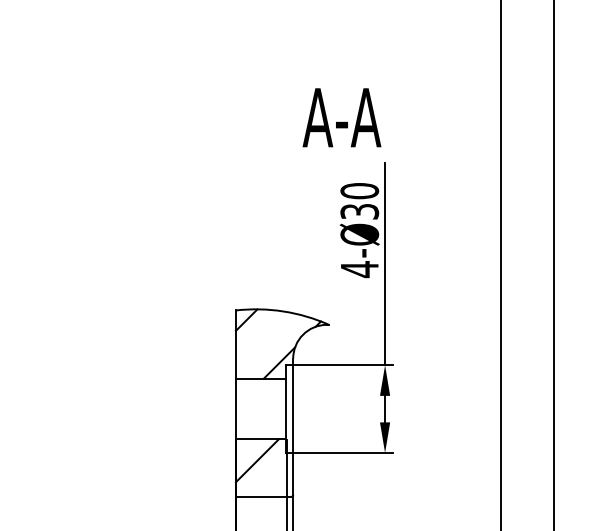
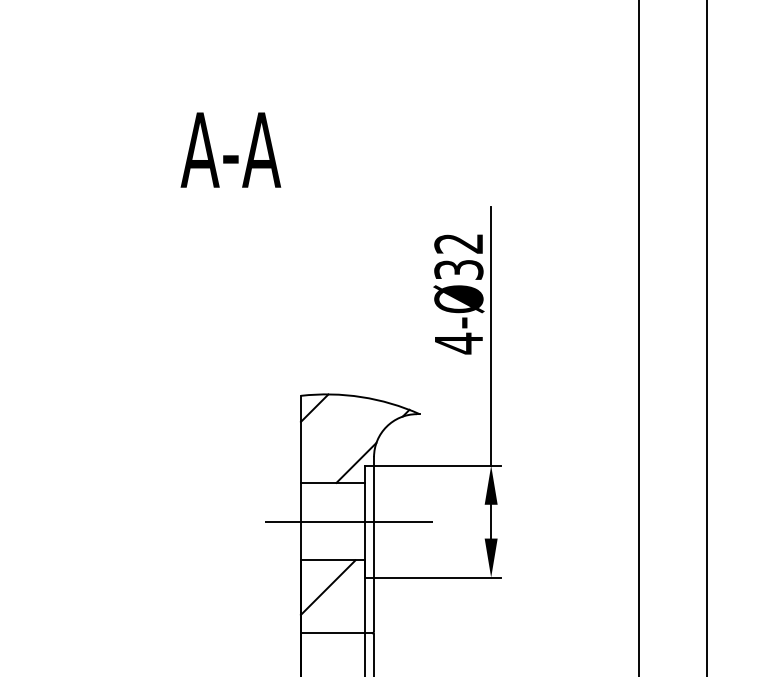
text: (341, 117) -> (230, 149), moved
text: (359, 191) -> (458, 244), 4-Ø30 -> 4-Ø32
line: (273, 409) -> (348, 522), added

